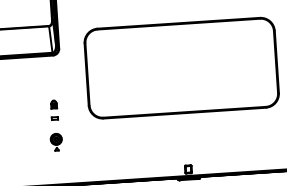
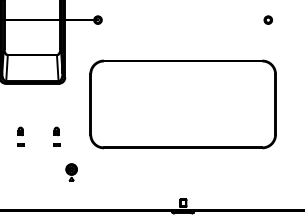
part: (17, 112) -> (20, 136), added
part: (56, 142) -> (71, 172), moved

